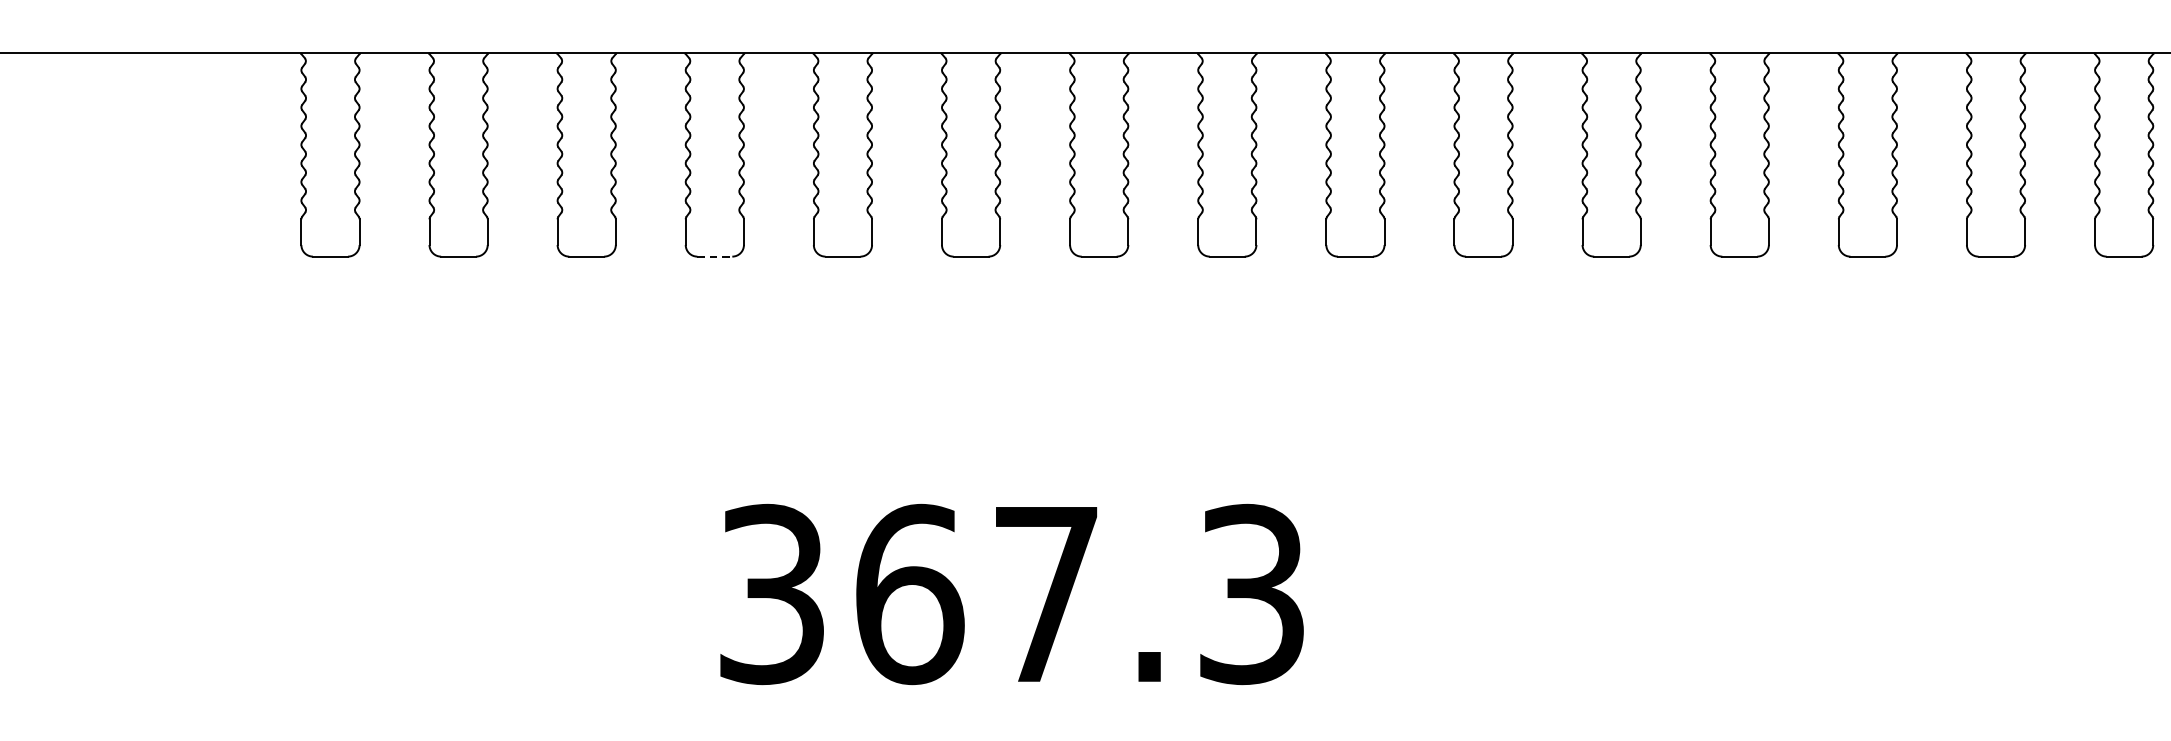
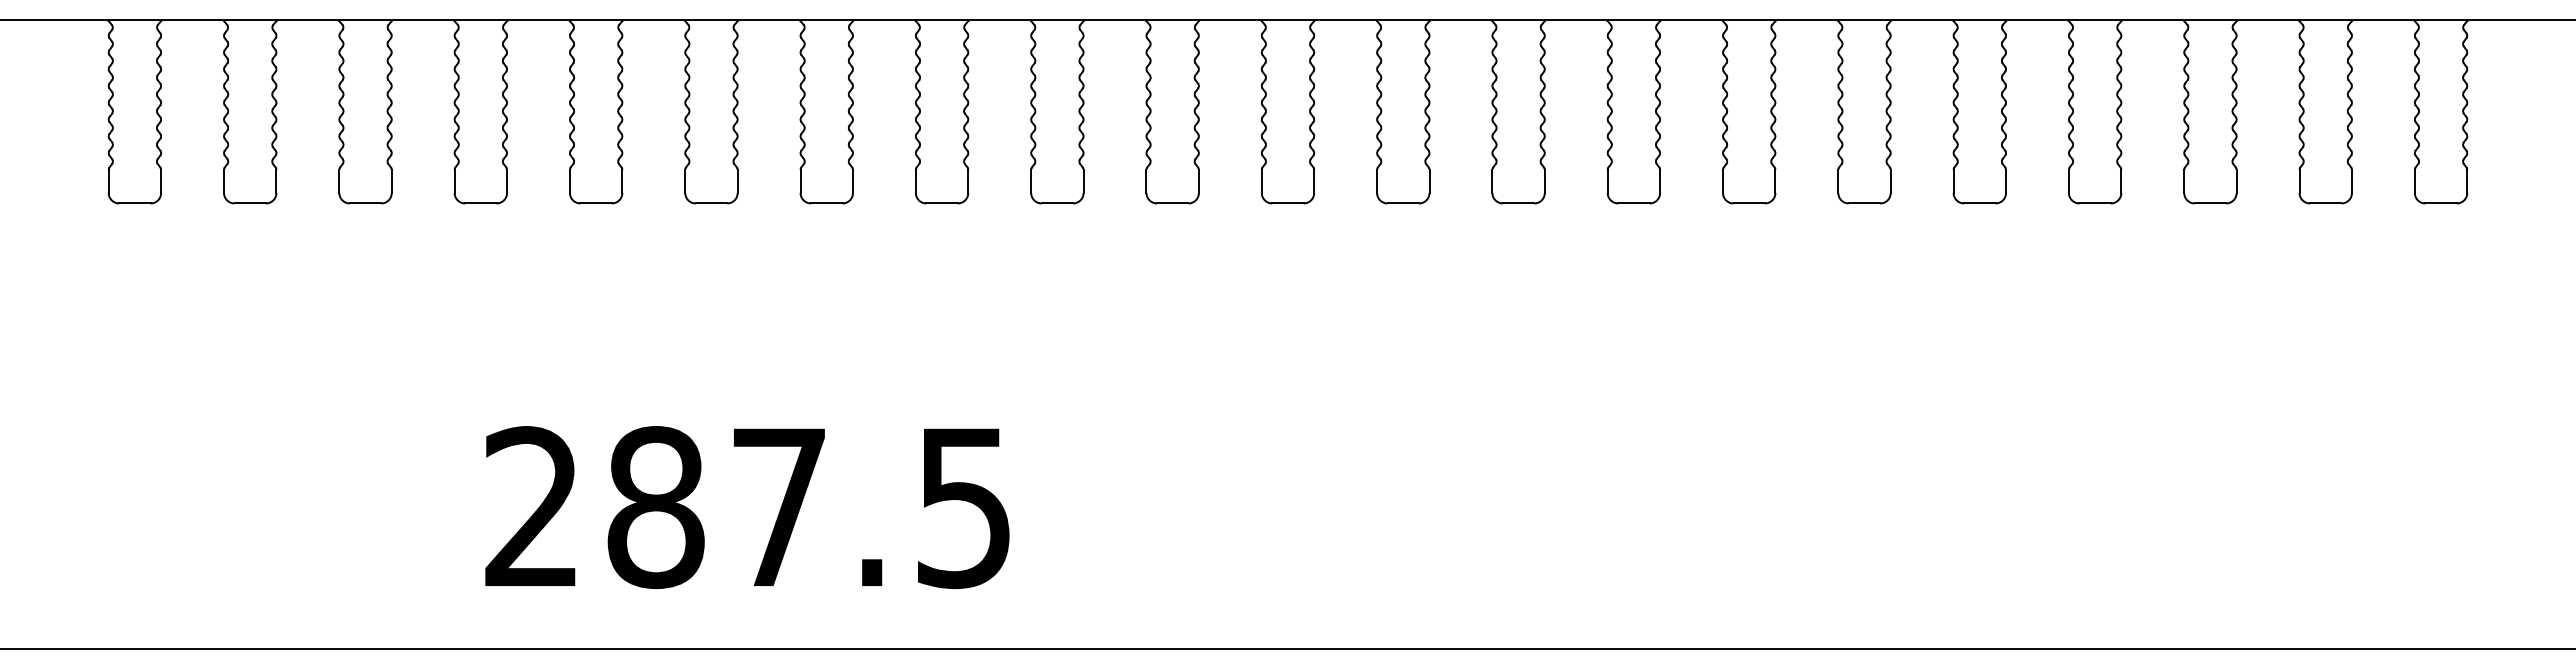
line: (714, 256) -> (480, 203), dashed -> solid
text: (1011, 594) -> (747, 507), 367.3 -> 287.5

